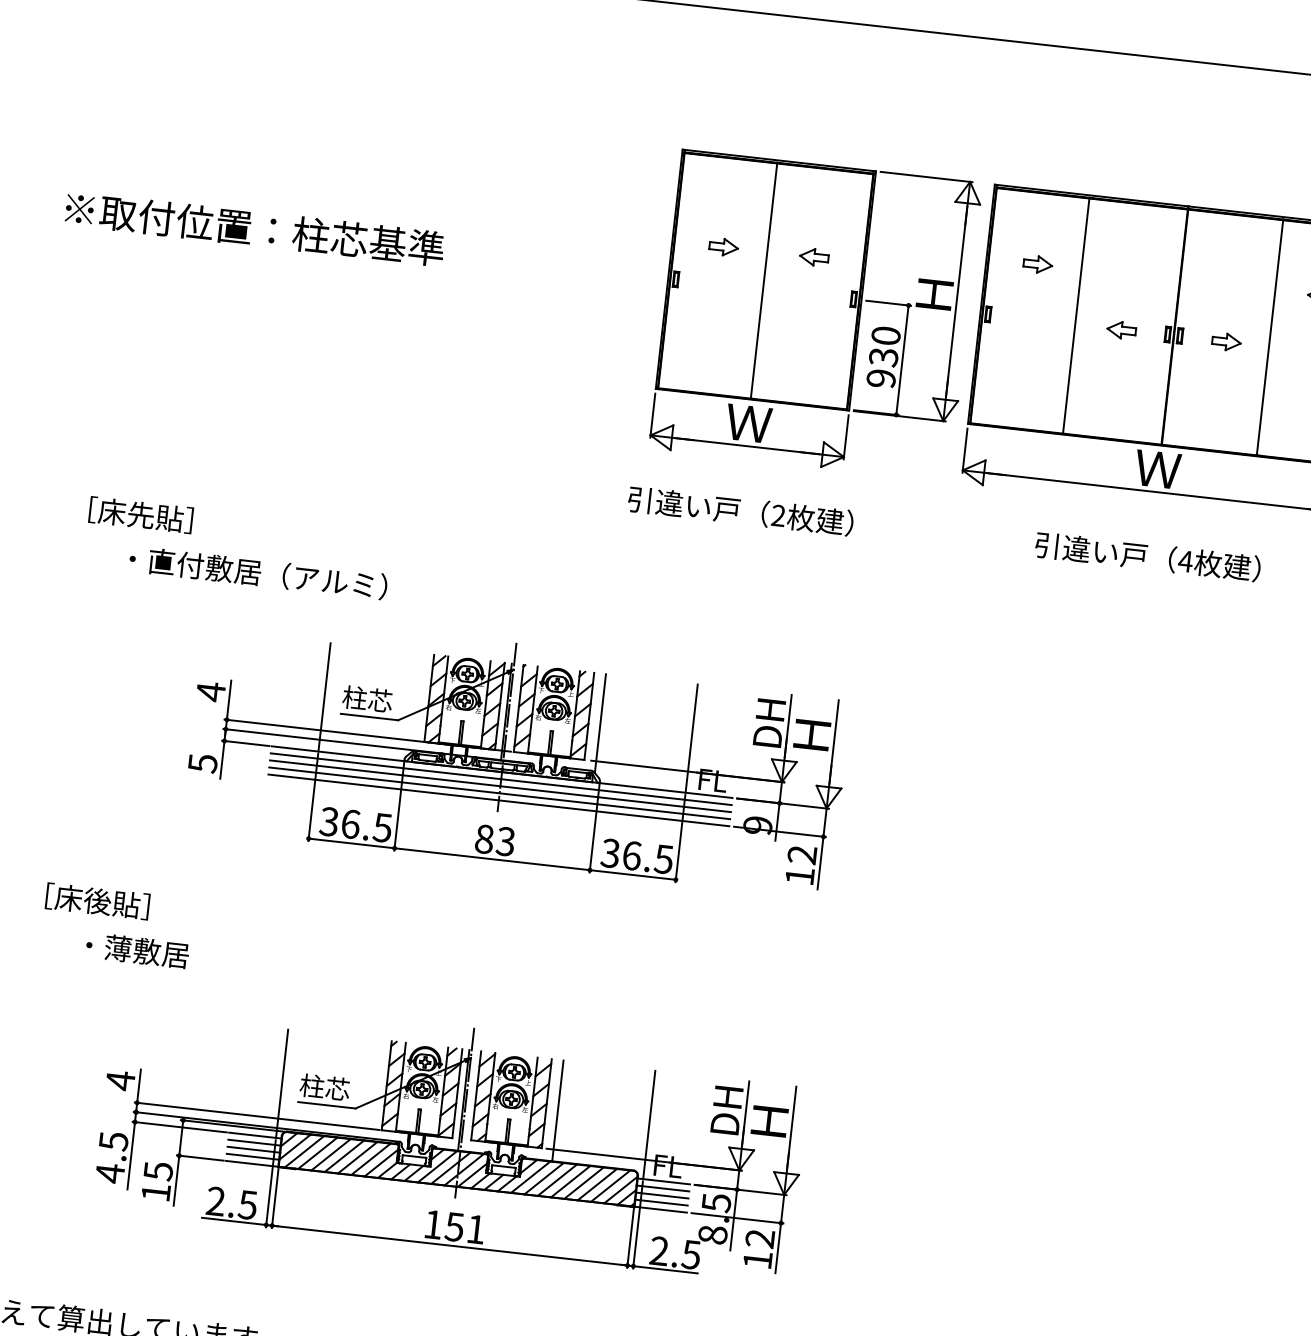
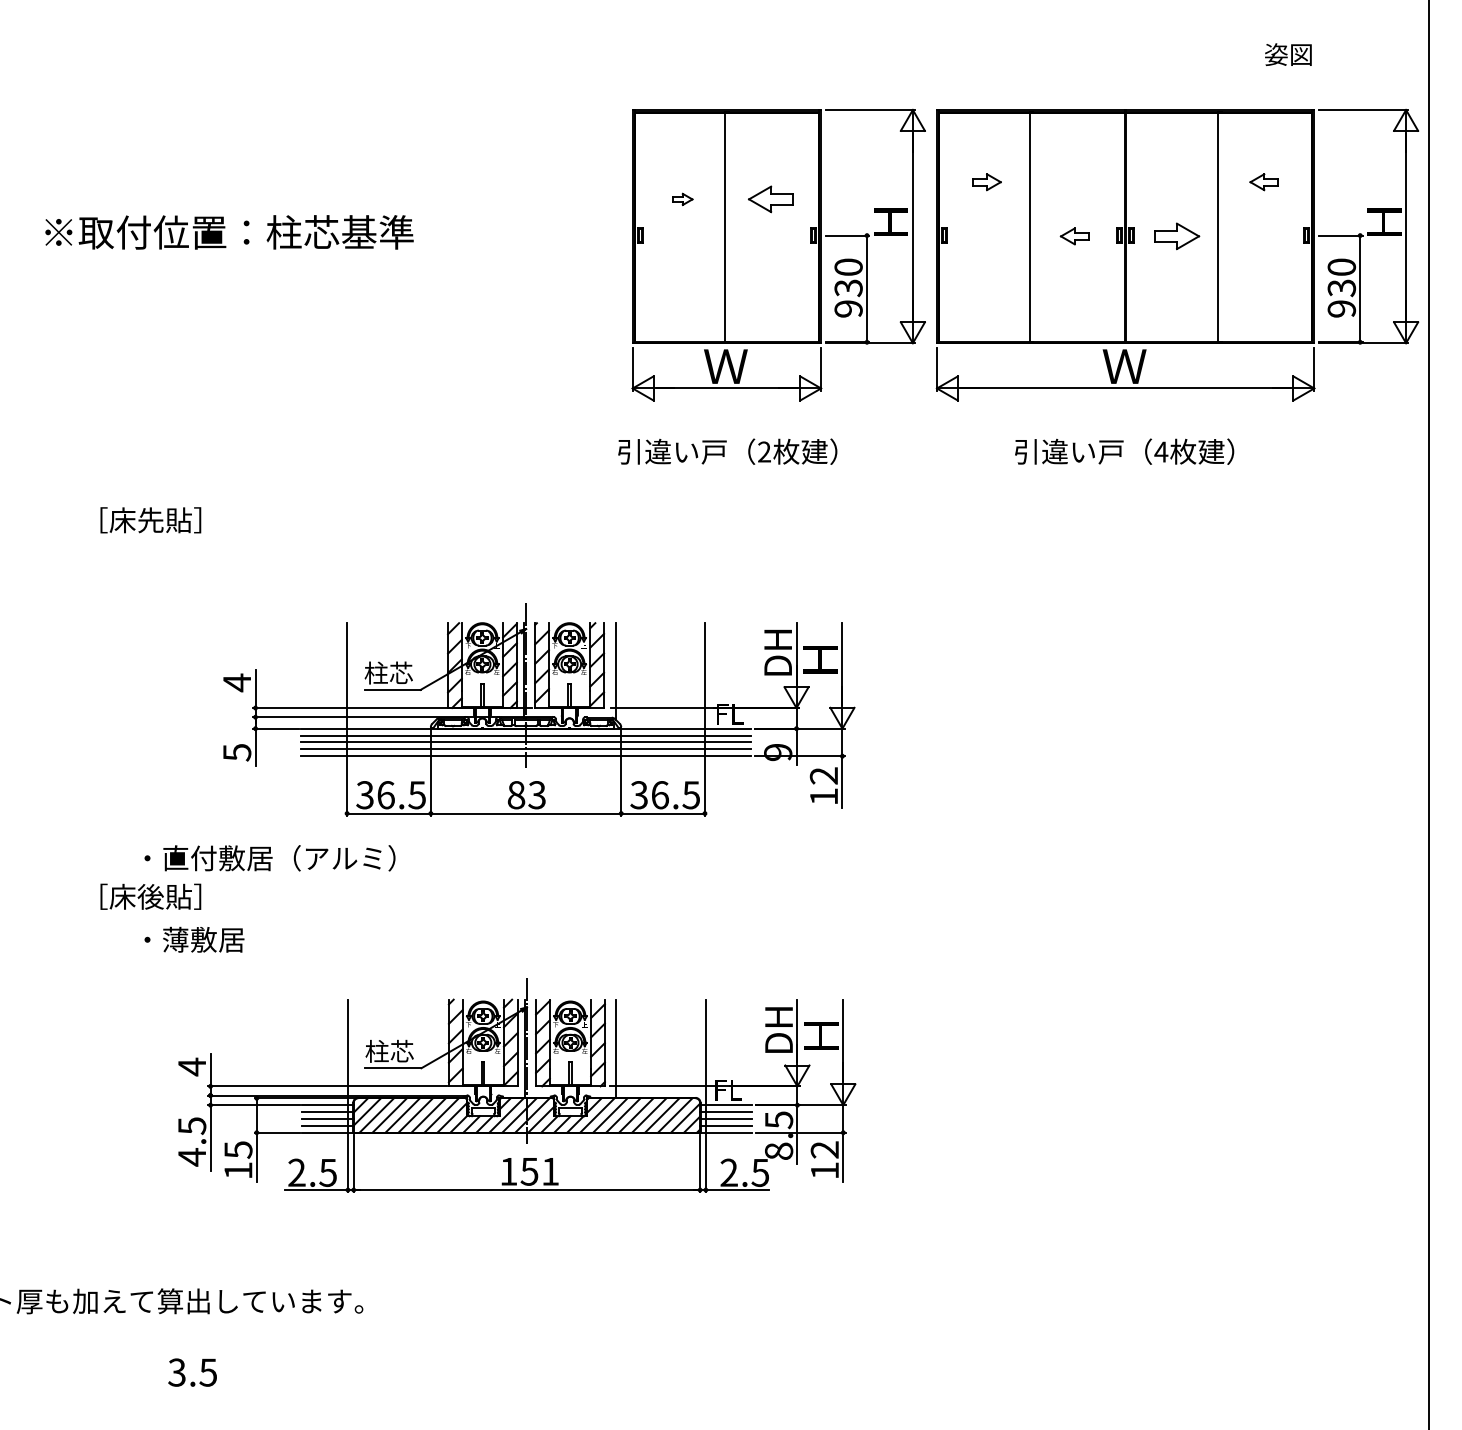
part: (723, 247) -> (682, 199), size x0.7
part: (813, 257) -> (770, 199), size x1.6
part: (1226, 342) -> (1176, 236), size x1.6
text: (257, 573) -> (269, 858), moved

